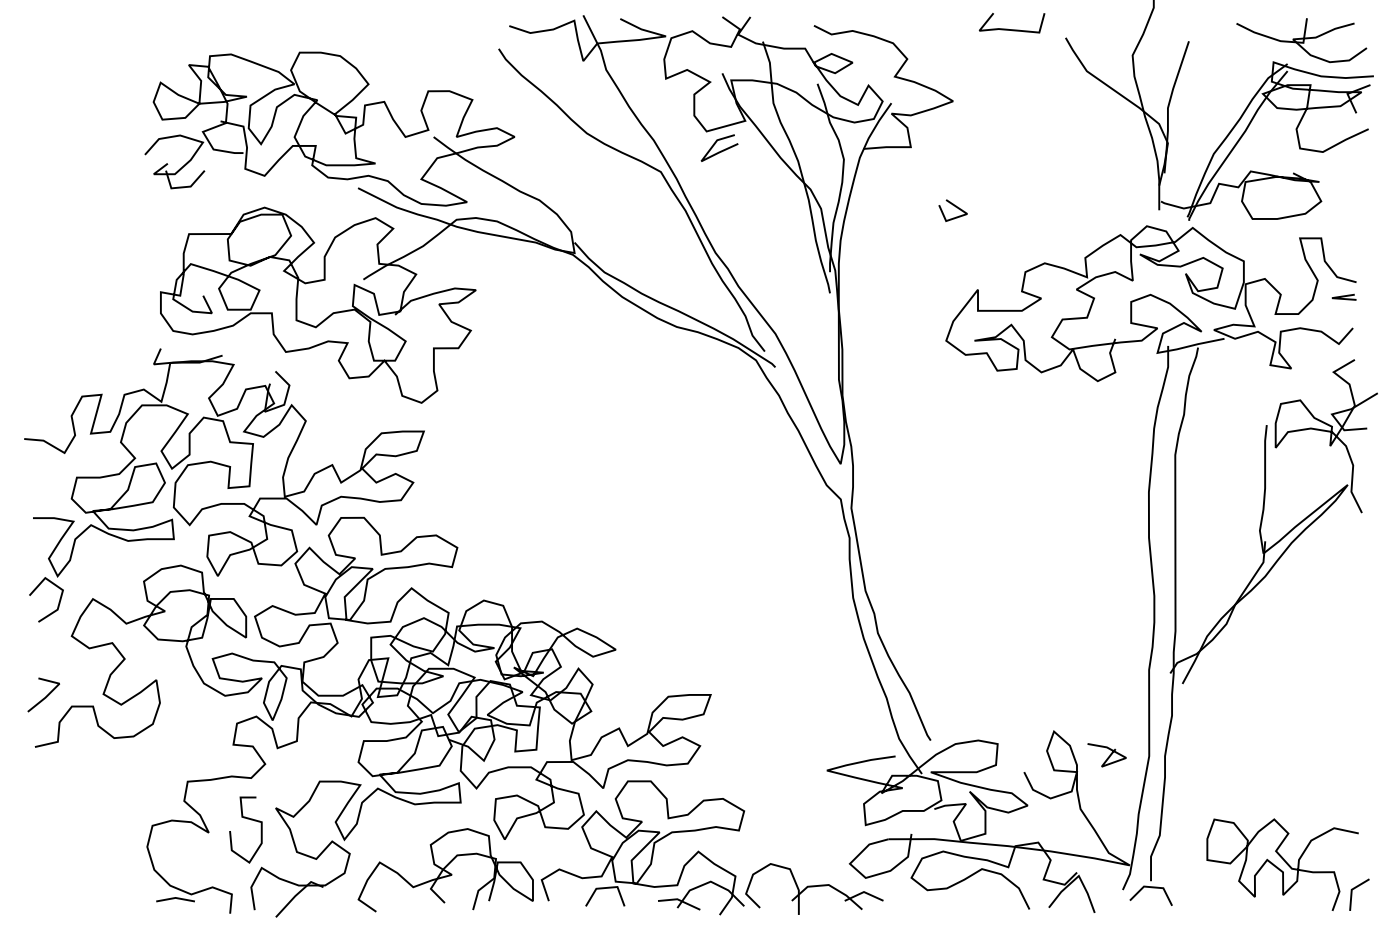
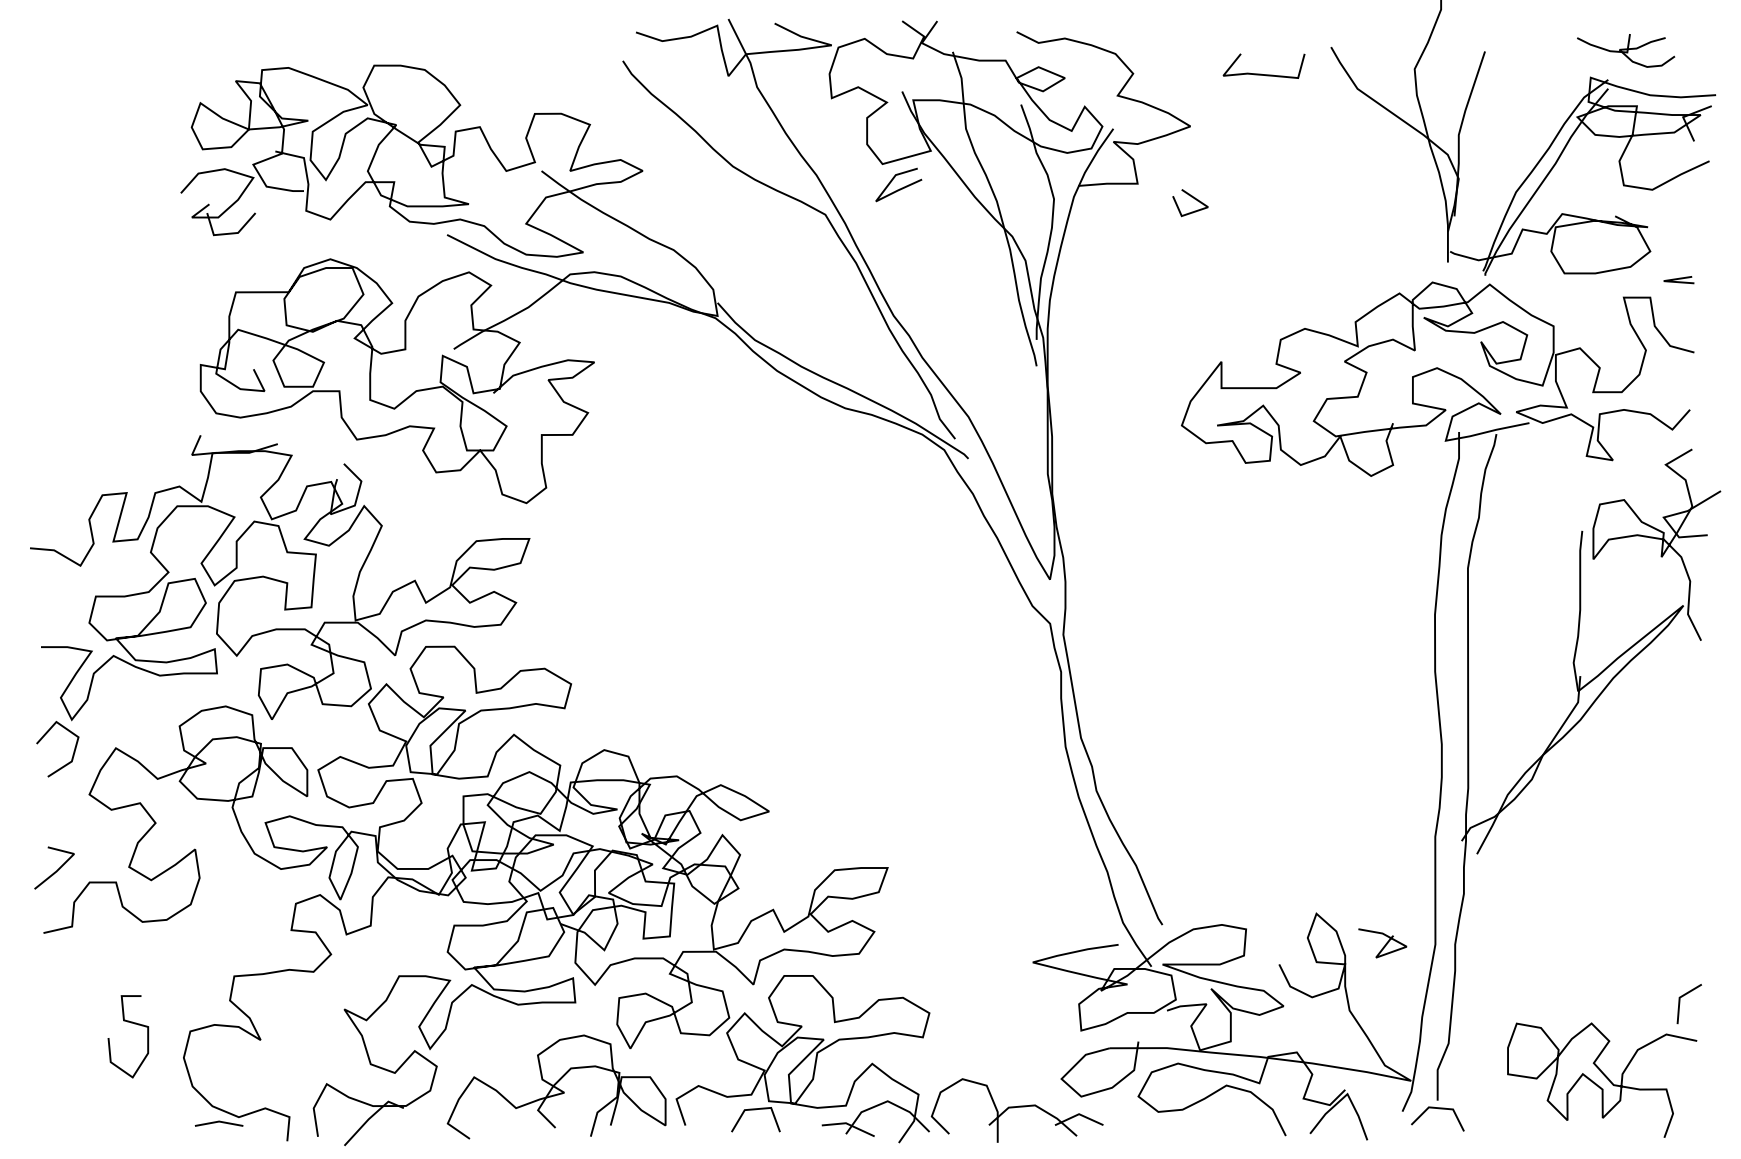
curve: (1011, 29) -> (1263, 74), moved
part: (1301, 40) -> (1625, 50), size x0.6
line: (955, 207) -> (1193, 199), moved
line: (1343, 296) -> (1678, 279), moved
curve: (247, 819) -> (130, 1023), moved
line: (1356, 888) -> (1685, 996), moved

